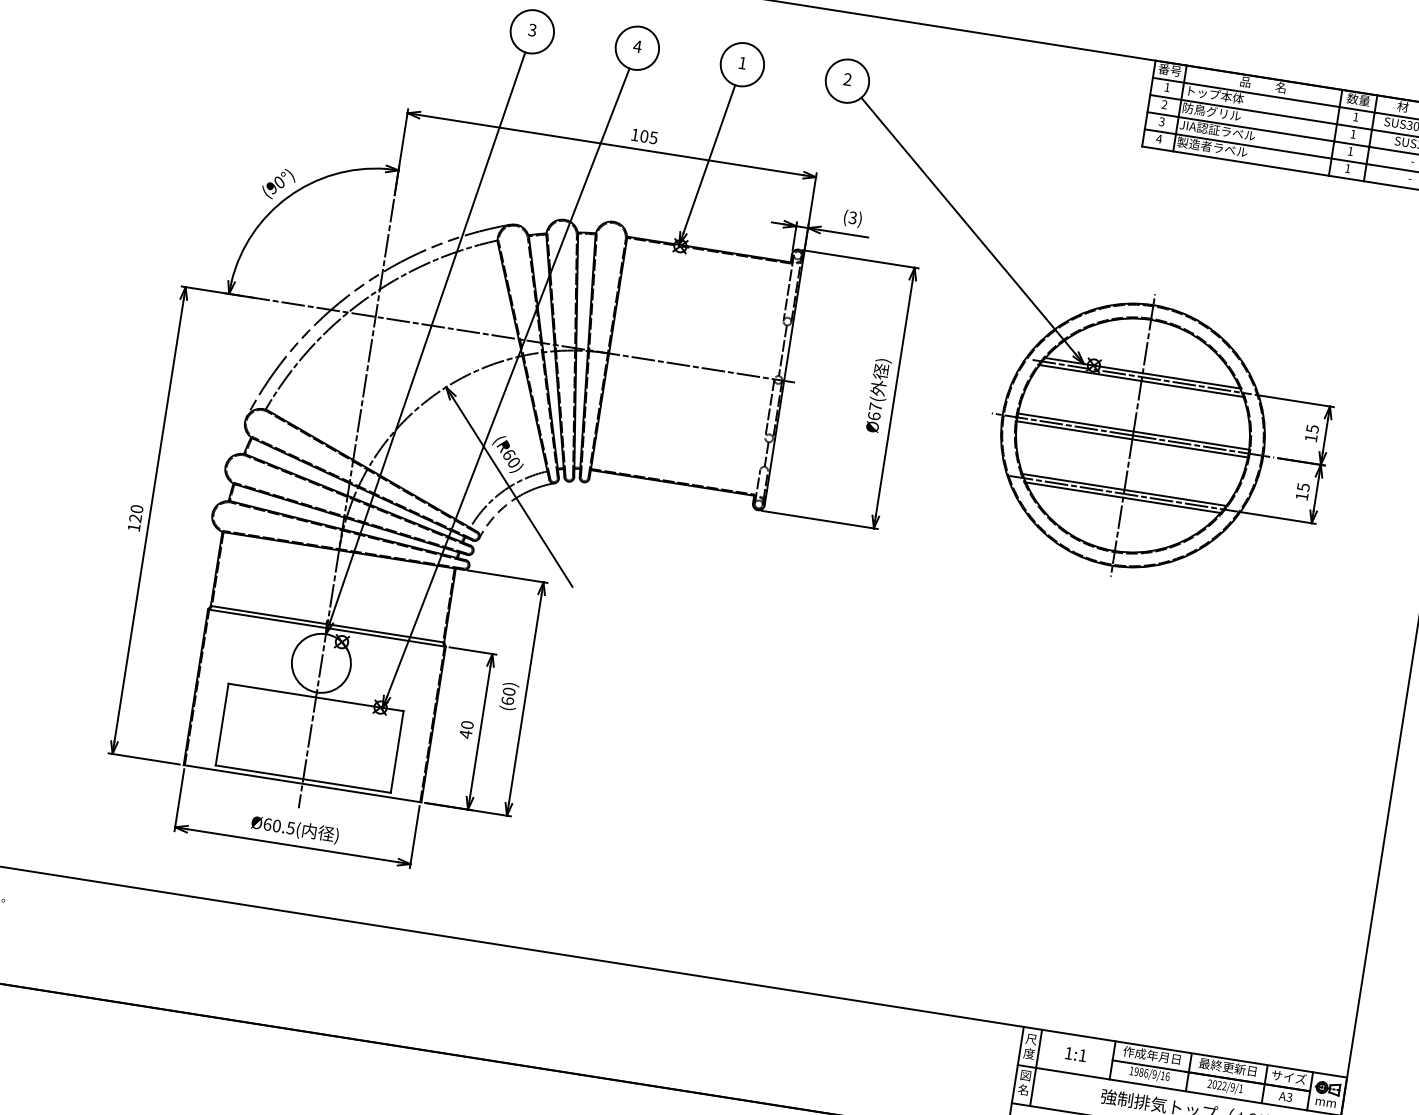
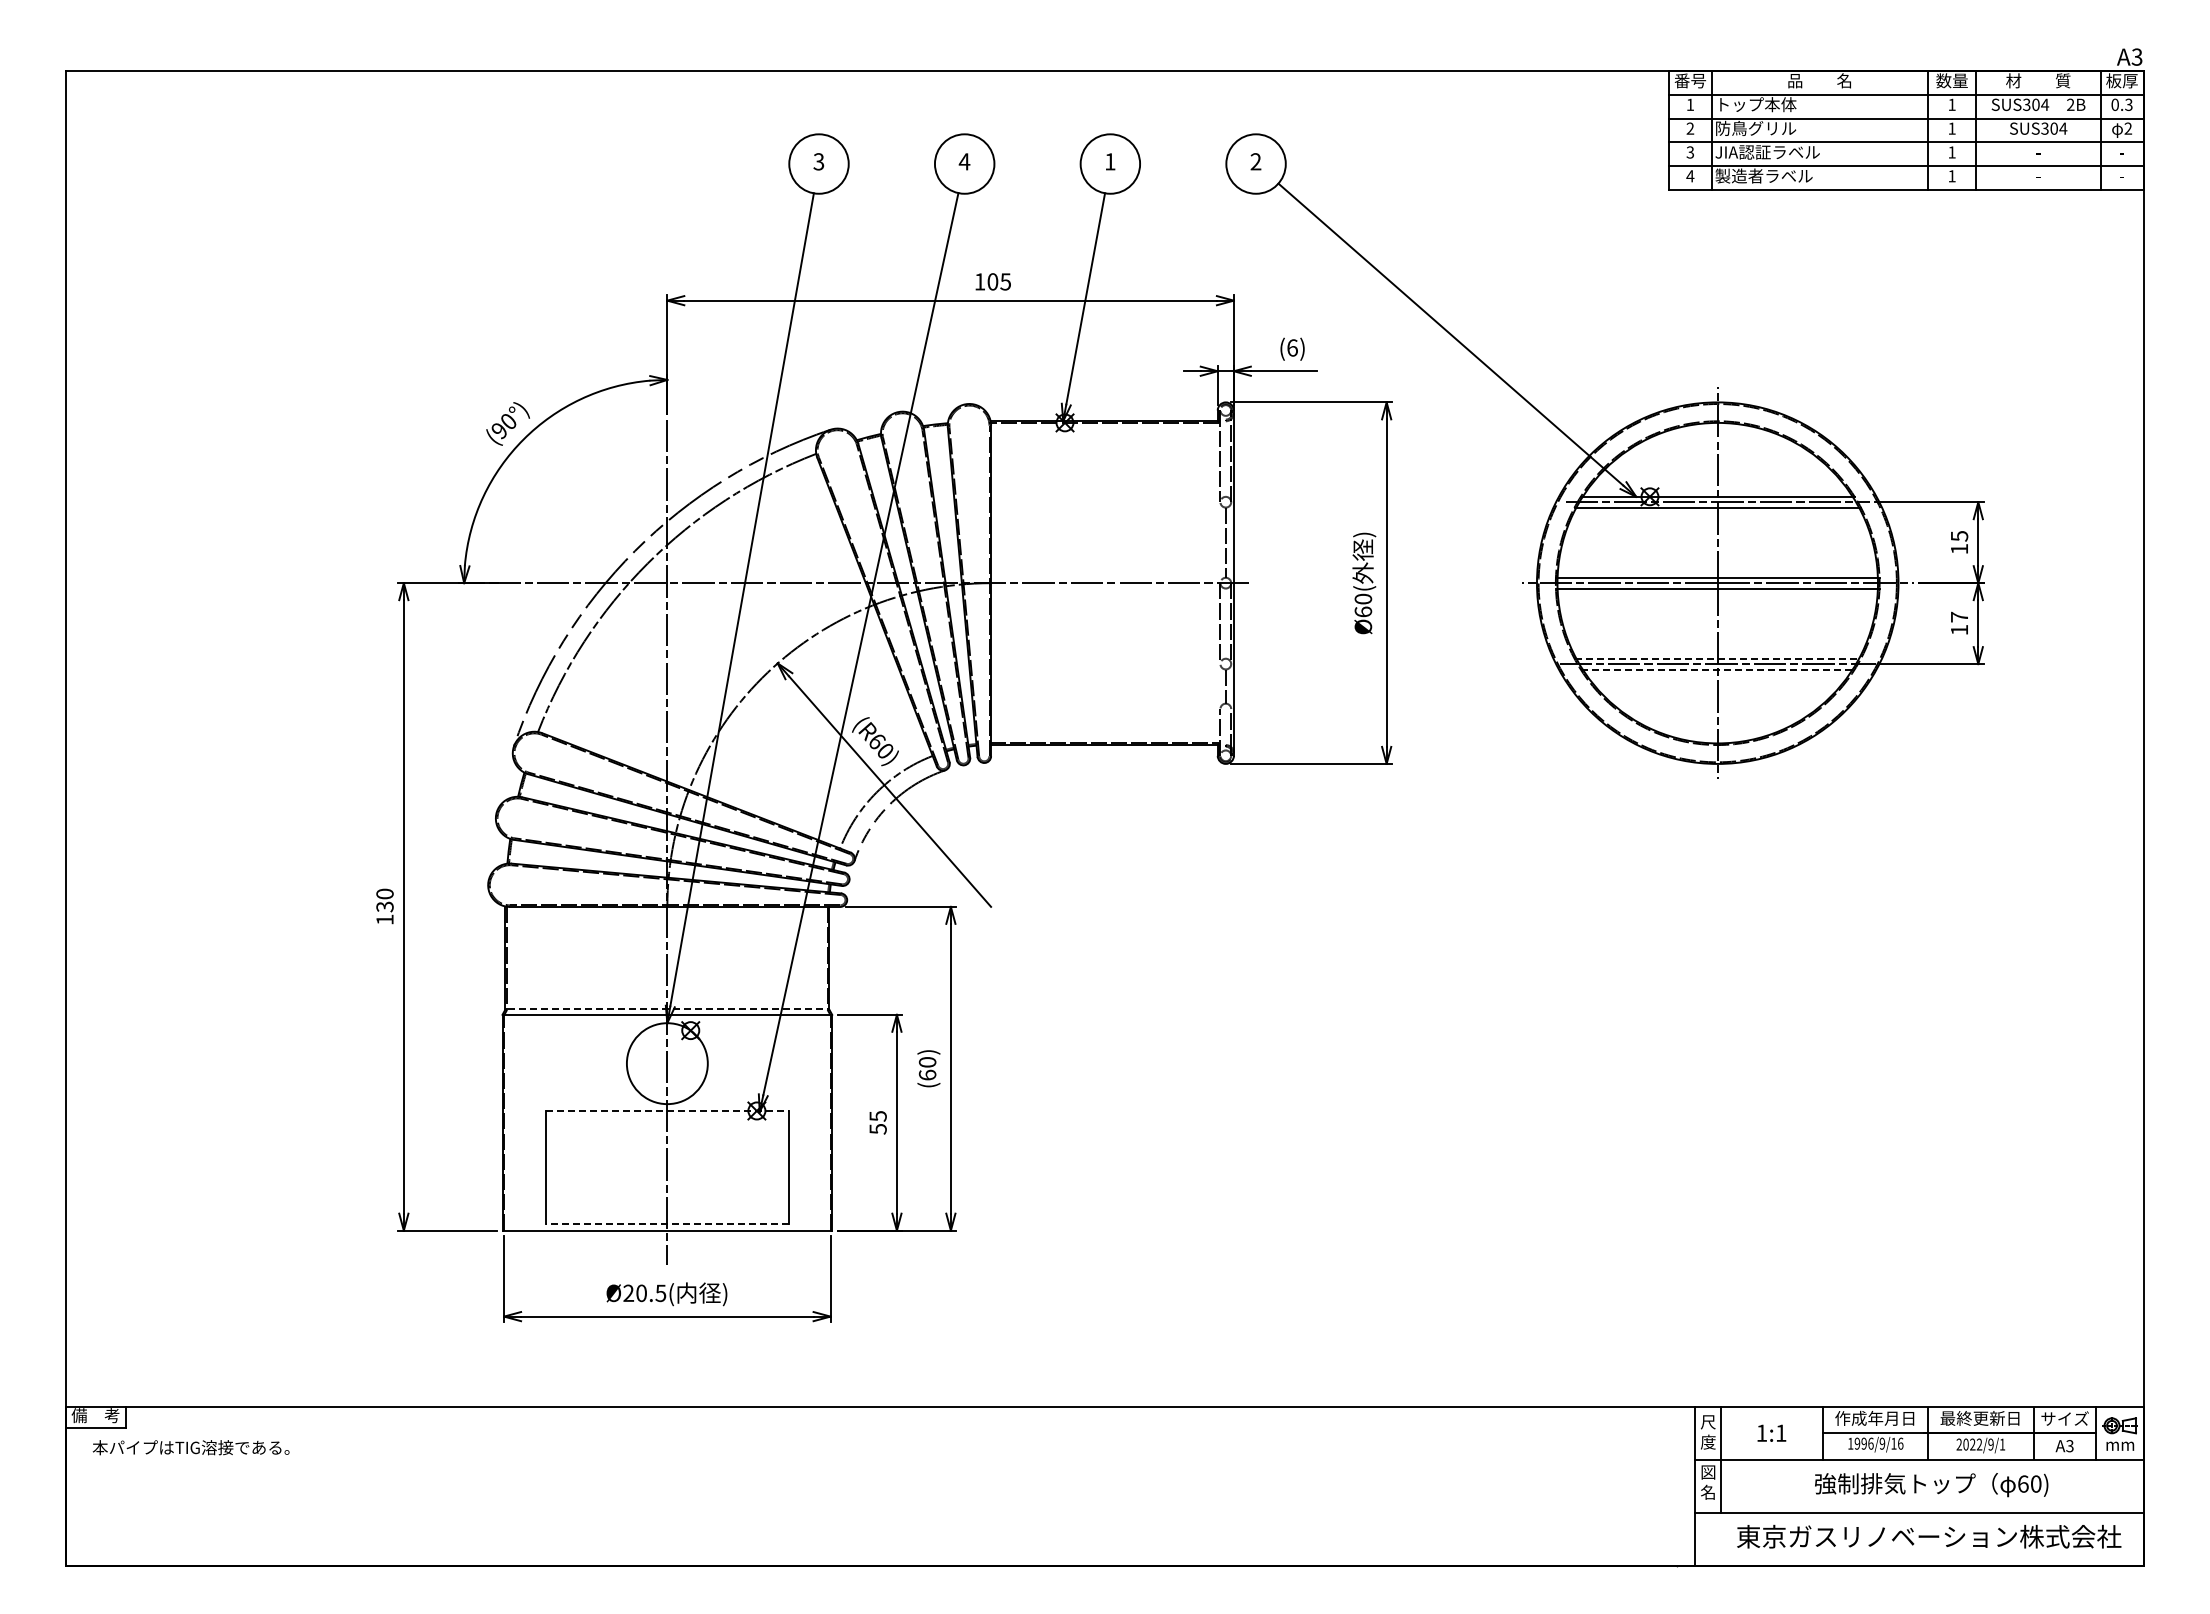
text: (853, 217) -> (1292, 347), (3) -> (6)
text: (875, 406) -> (1363, 598), 67 -> 60
text: (1303, 486) -> (1959, 616), 15 -> 17
line: (1125, 489) -> (1718, 658), solid -> dashed
line: (1123, 497) -> (1717, 669), solid -> dashed
text: (135, 518) -> (385, 906), 120 -> 130
line: (327, 624) -> (667, 1009), solid -> dashed
line: (316, 697) -> (667, 1110), solid -> dashed
text: (466, 730) -> (877, 1123), 40 -> 55
line: (302, 779) -> (666, 1224), solid -> dashed
text: (267, 824) -> (628, 1293), 60.5 -> 20.5
text: (1140, 1072) -> (1863, 1443), 1986/9/16 -> 1996/9/16

